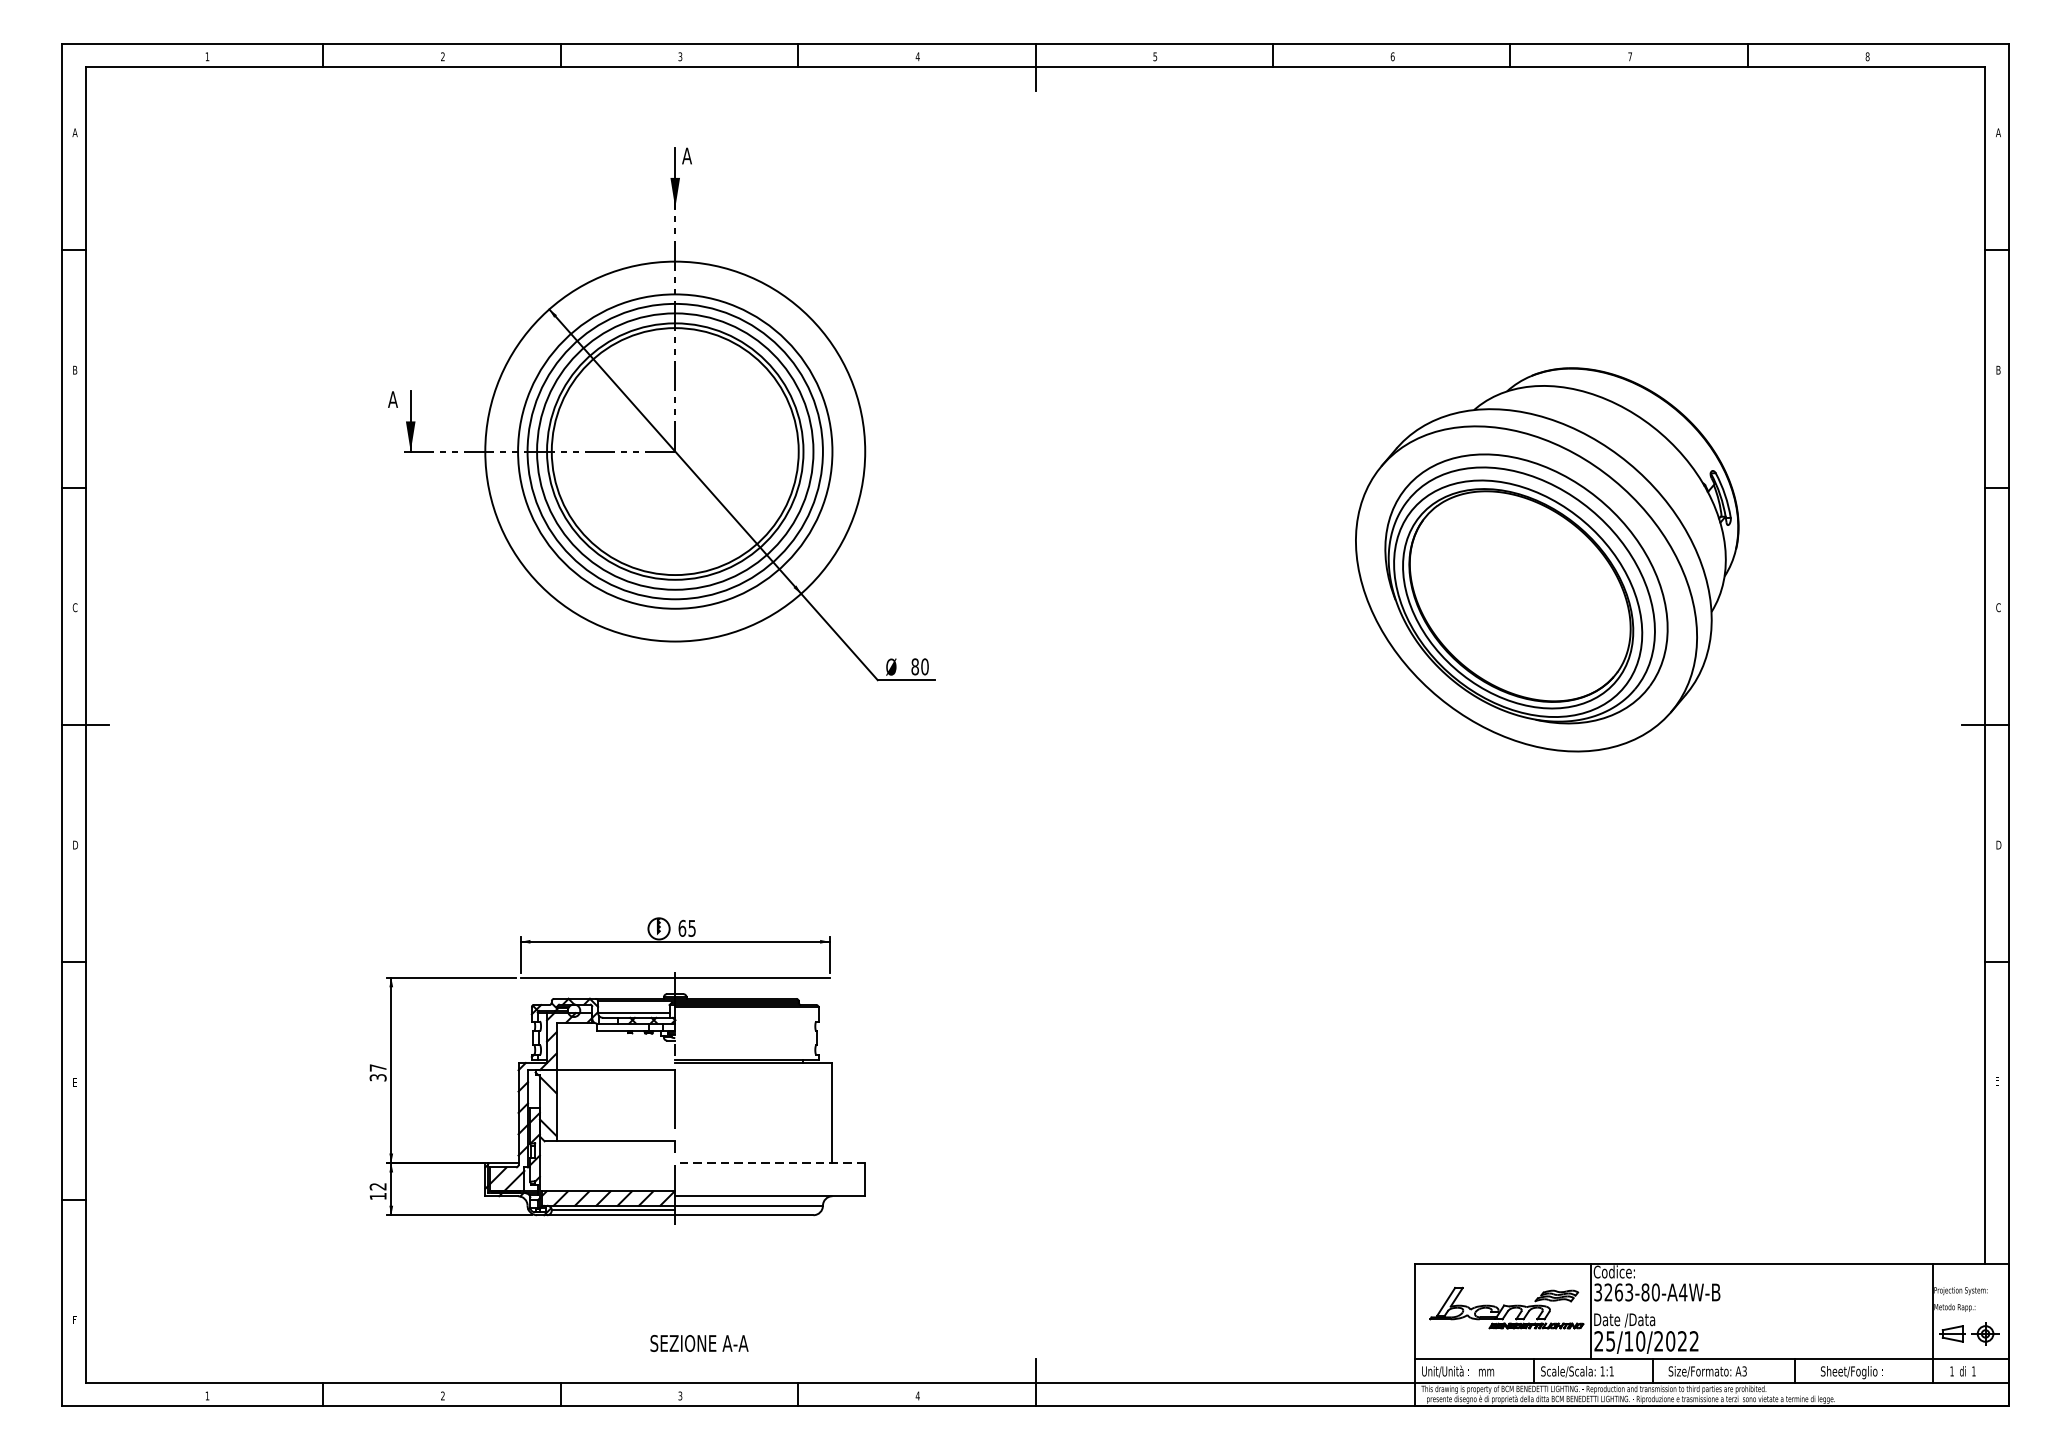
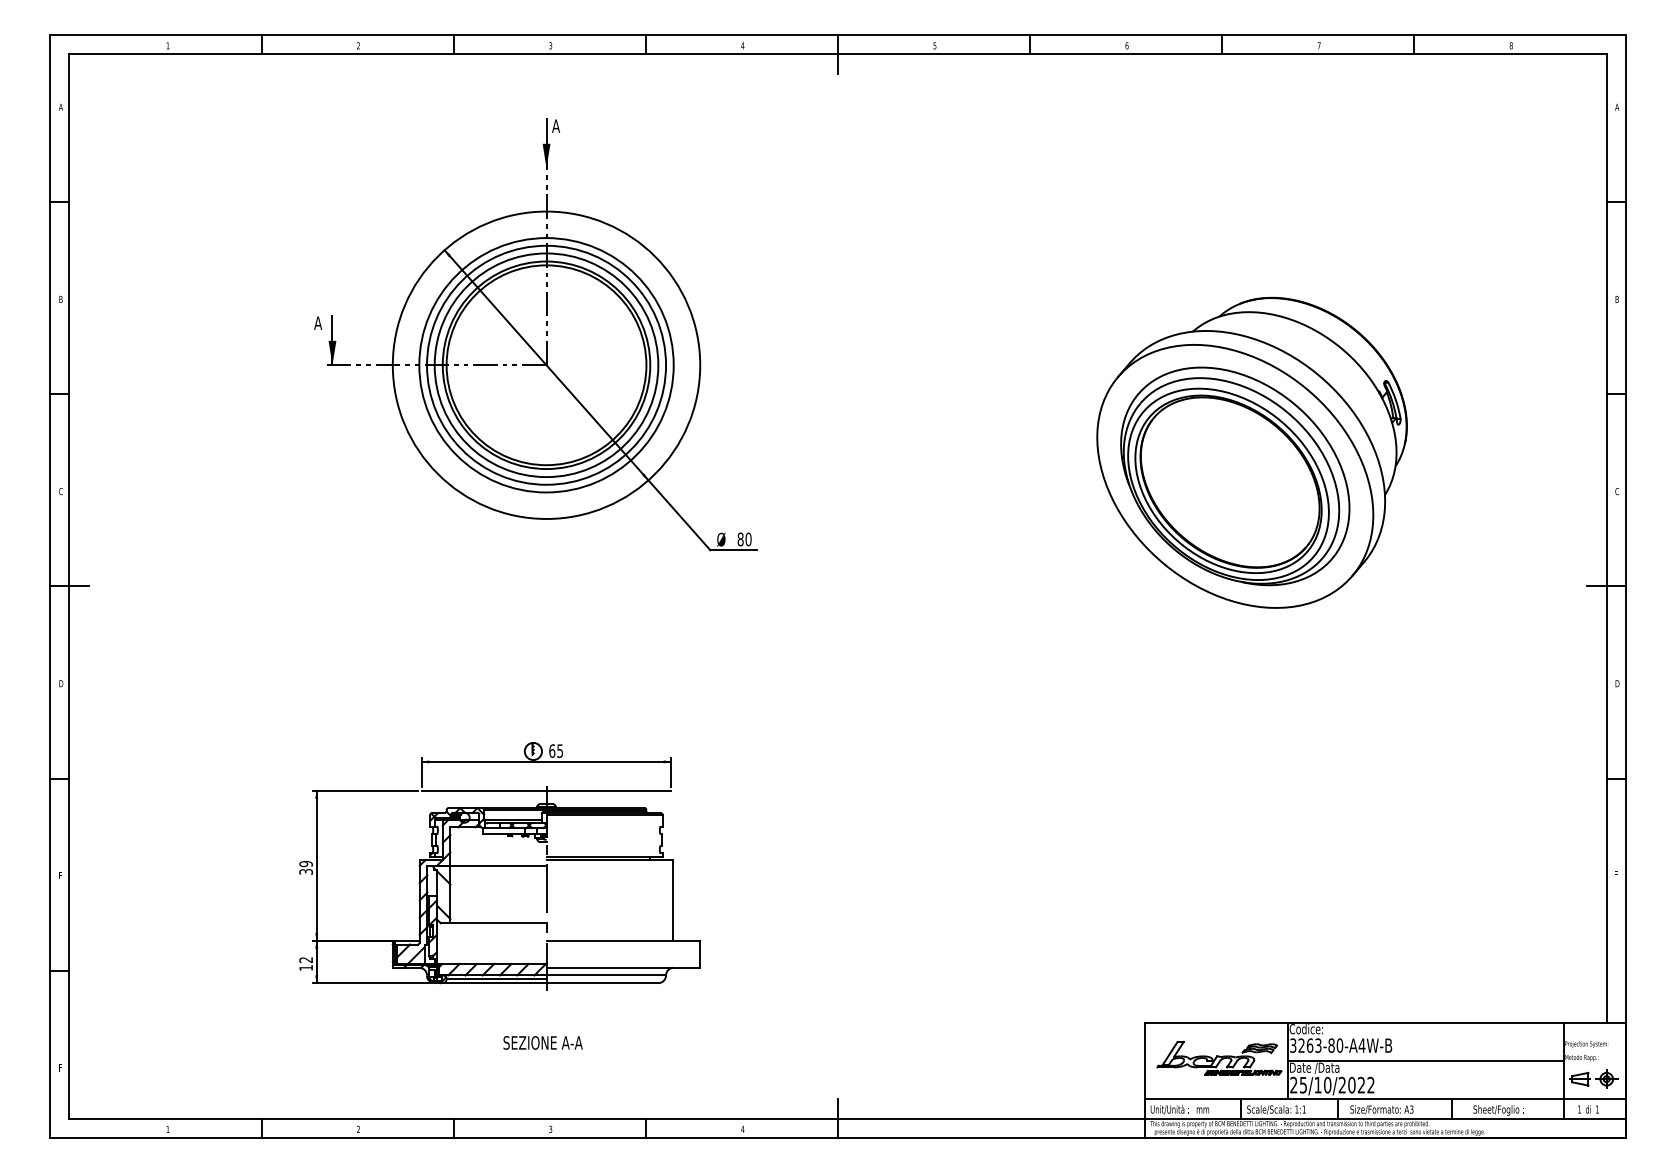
text: (378, 1068) -> (306, 864), 37 -> 39
line: (770, 1162) -> (623, 940), dashed -> solid
line: (1761, 1312) -> (1425, 1061), added
text: (698, 1342) -> (542, 1042), moved

